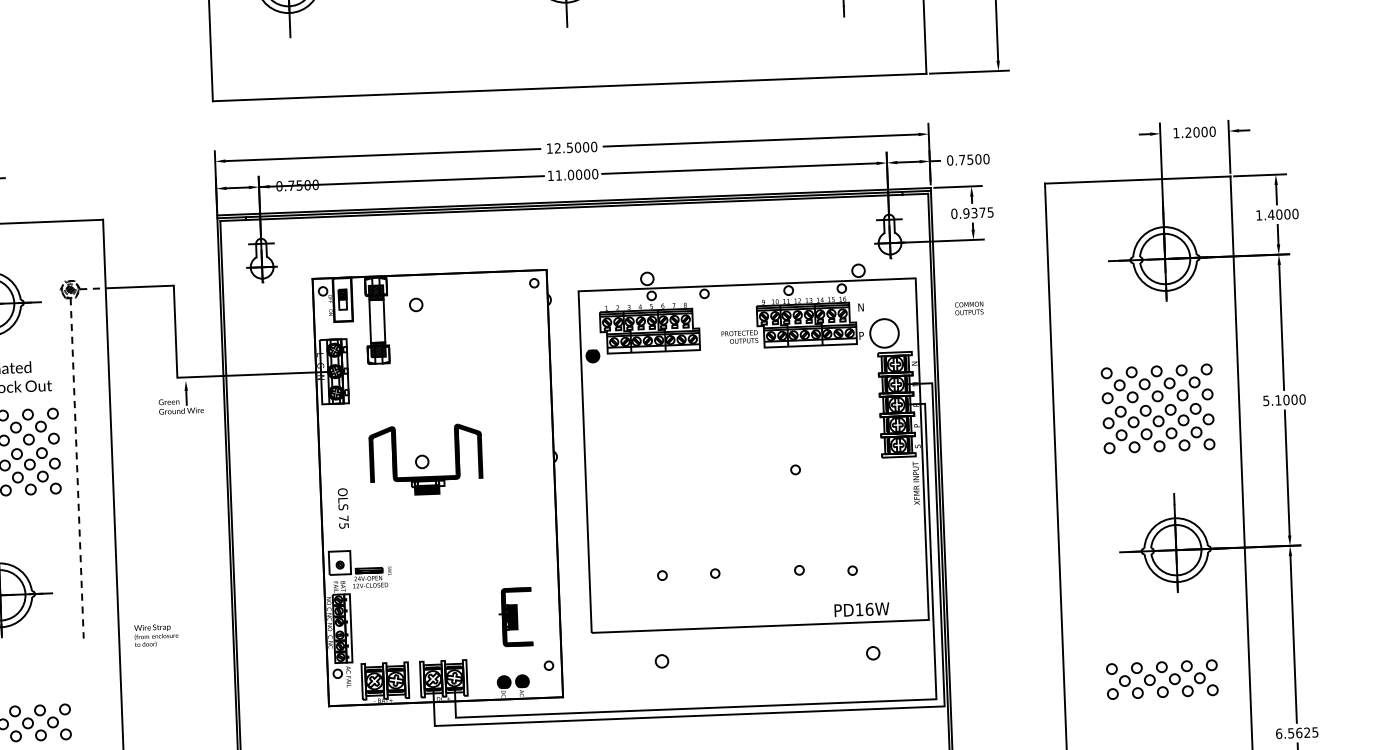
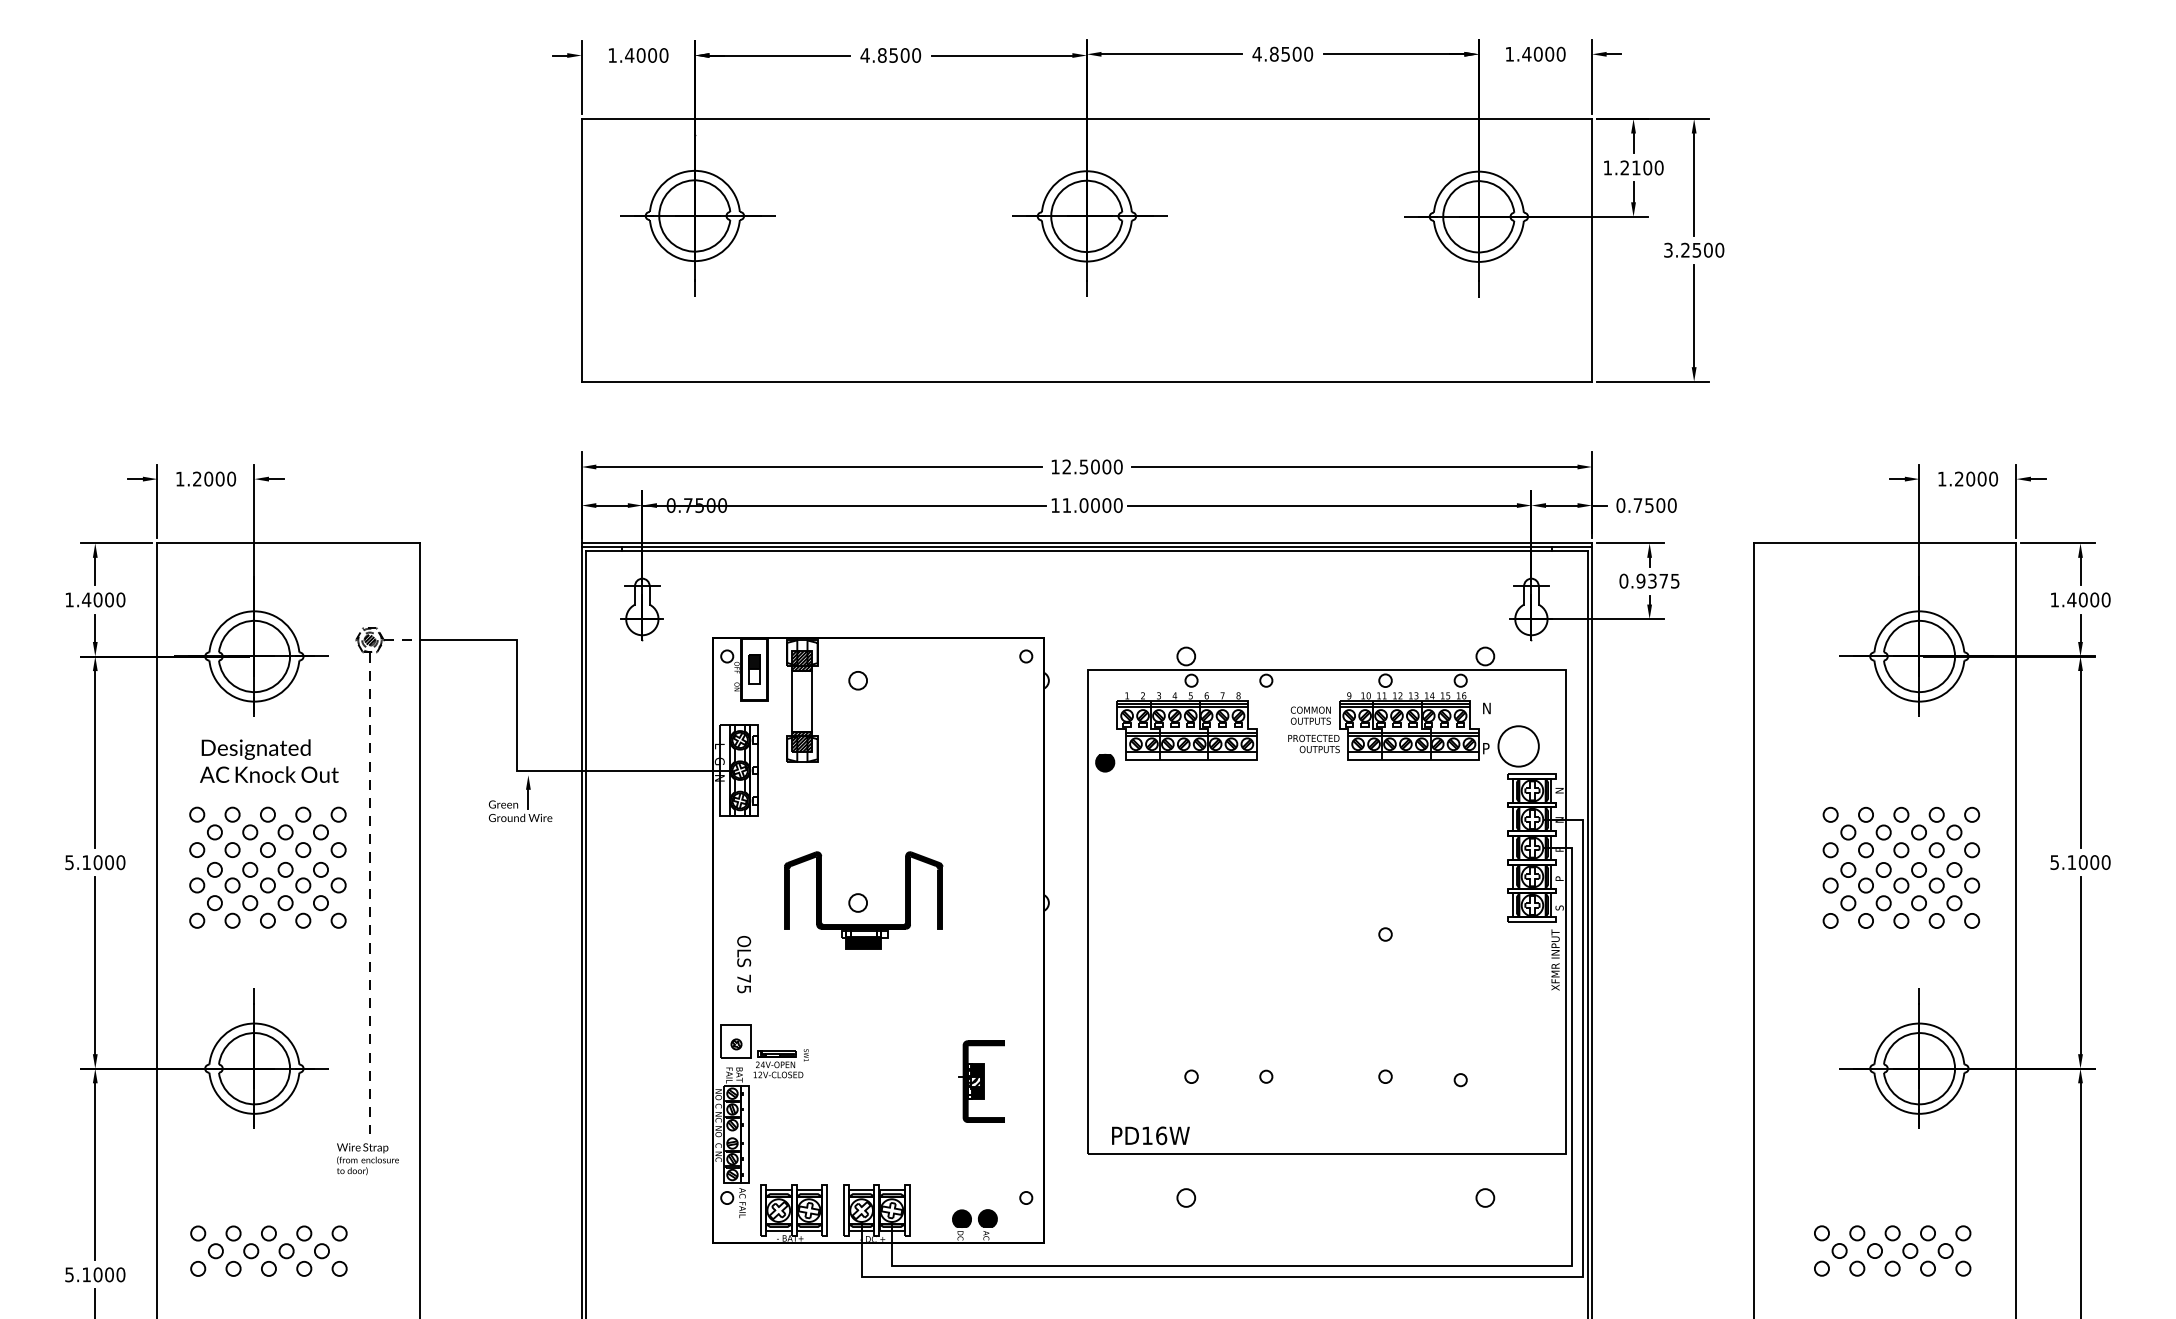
text: (969, 308) -> (1310, 715), moved
text: (861, 609) -> (1150, 1135), moved
part: (515, 617) -> (981, 1081), moved
text: (156, 635) -> (367, 1159), moved

